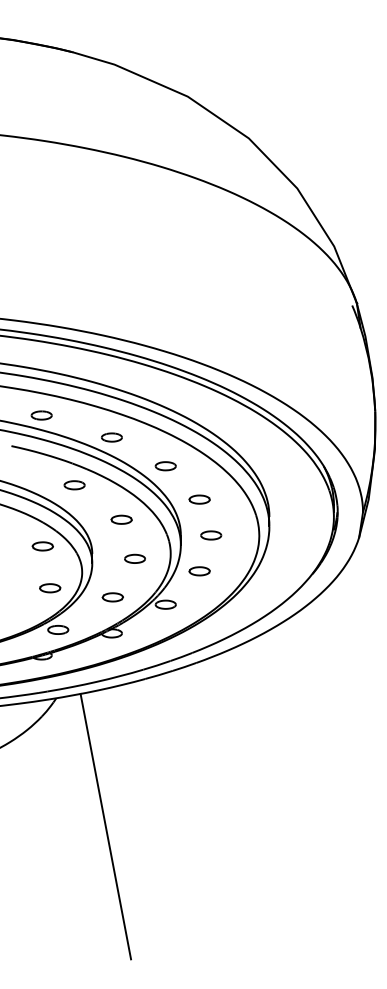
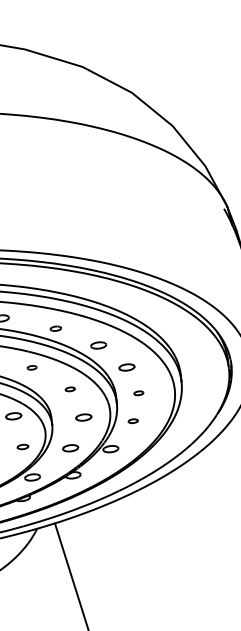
part: (111, 437) -> (55, 328), size x0.7
part: (74, 485) -> (32, 367), size x0.6
part: (121, 519) -> (70, 389), size x0.6
part: (211, 535) -> (138, 393), size x0.6
part: (199, 571) -> (133, 421), size x0.6
part: (50, 588) -> (23, 447), size x0.7

